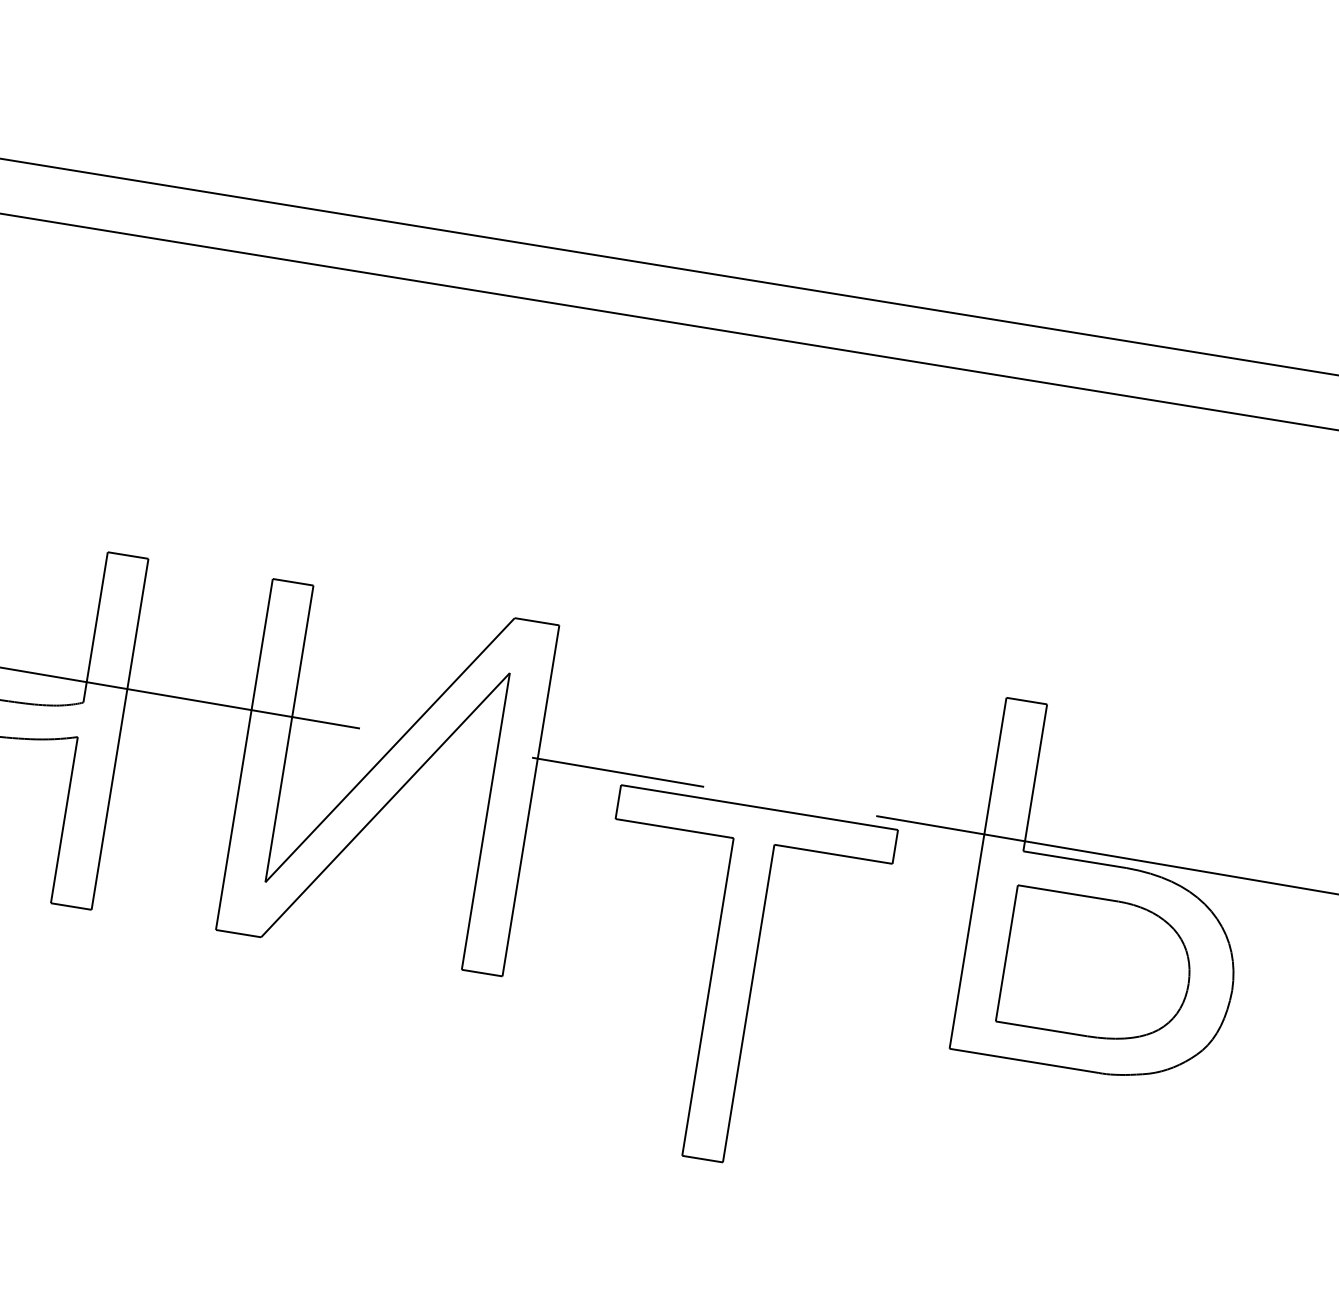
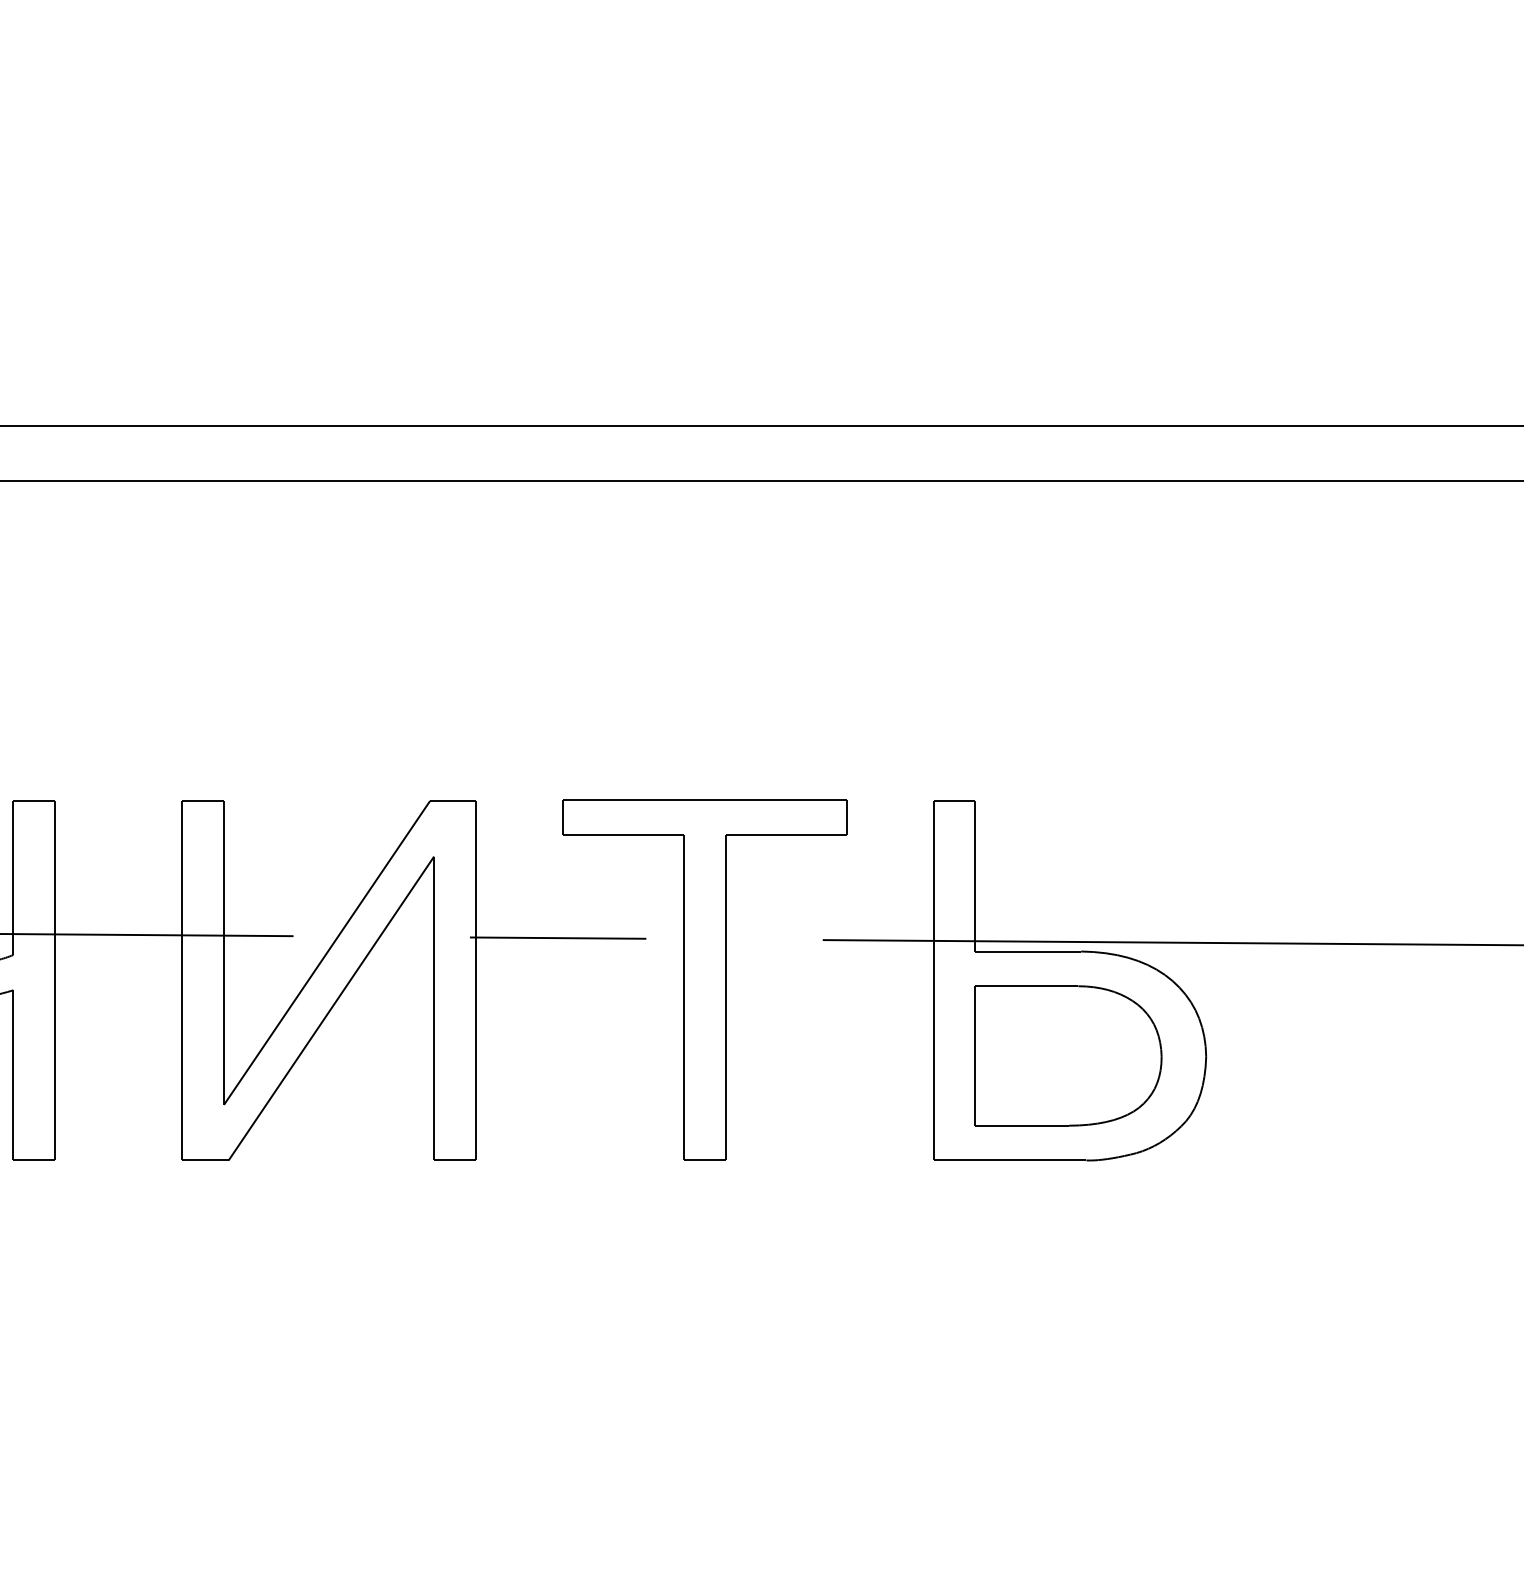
part: (730, 982) -> (704, 979), moved

